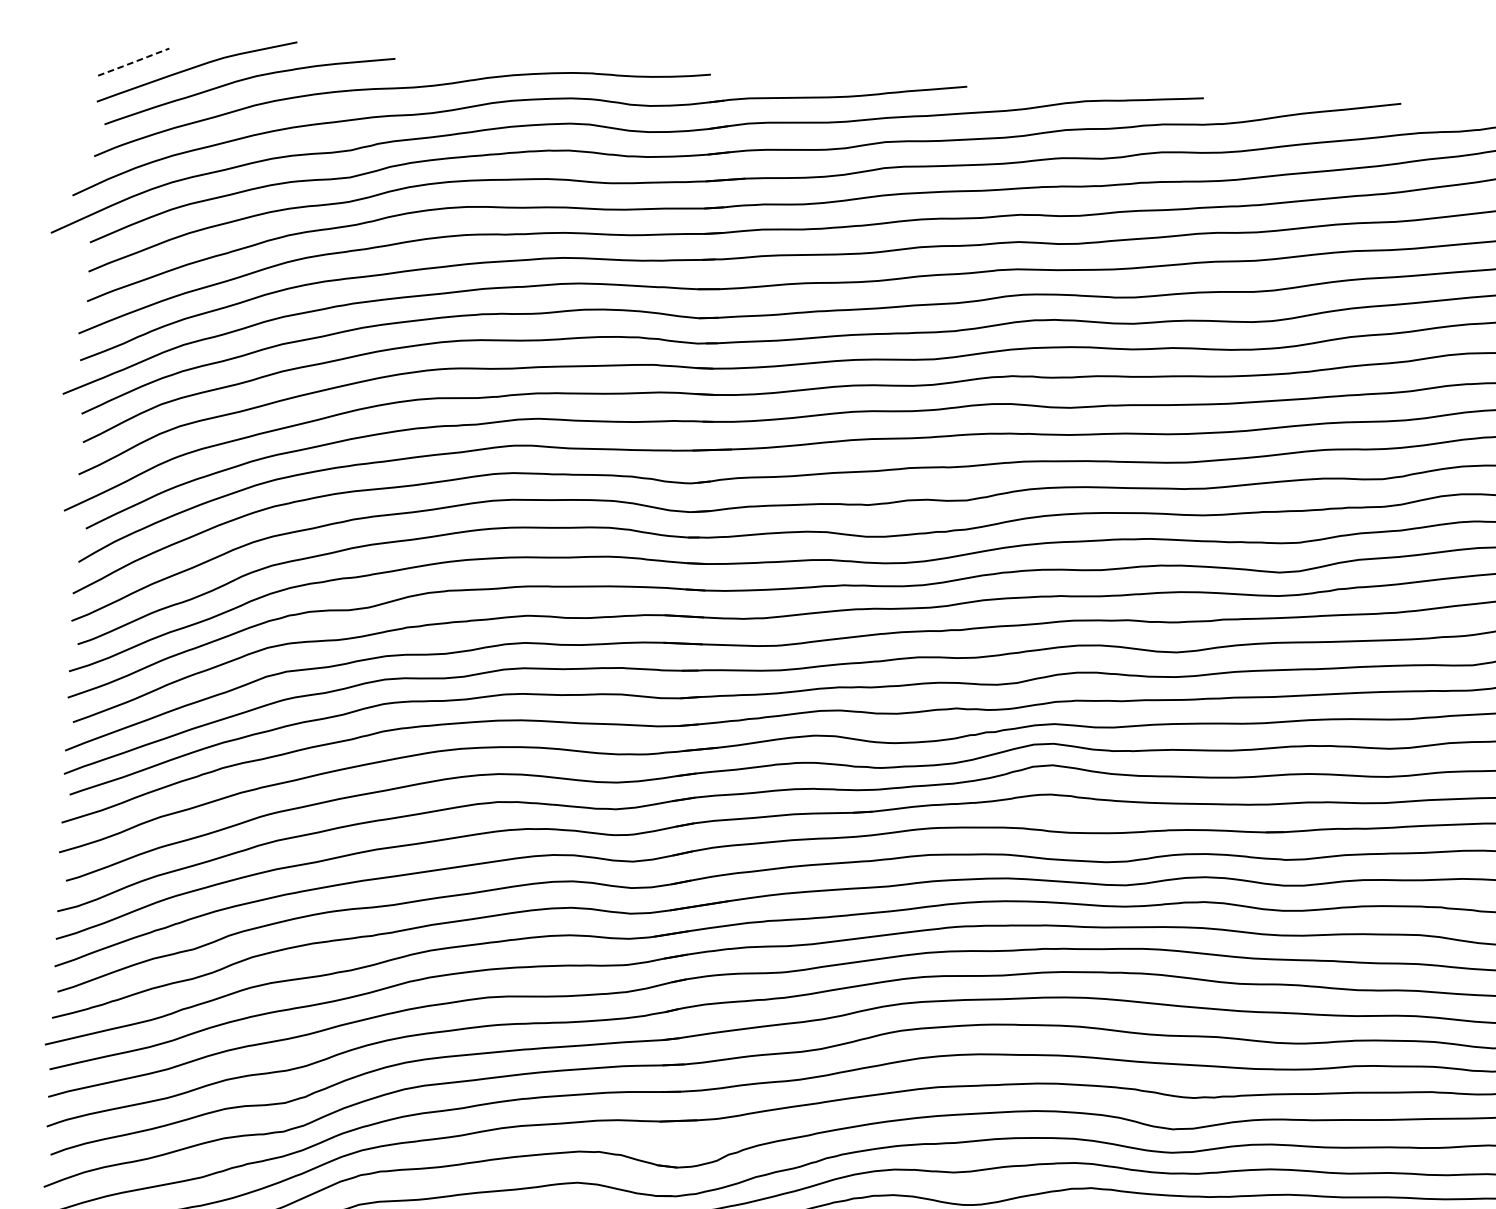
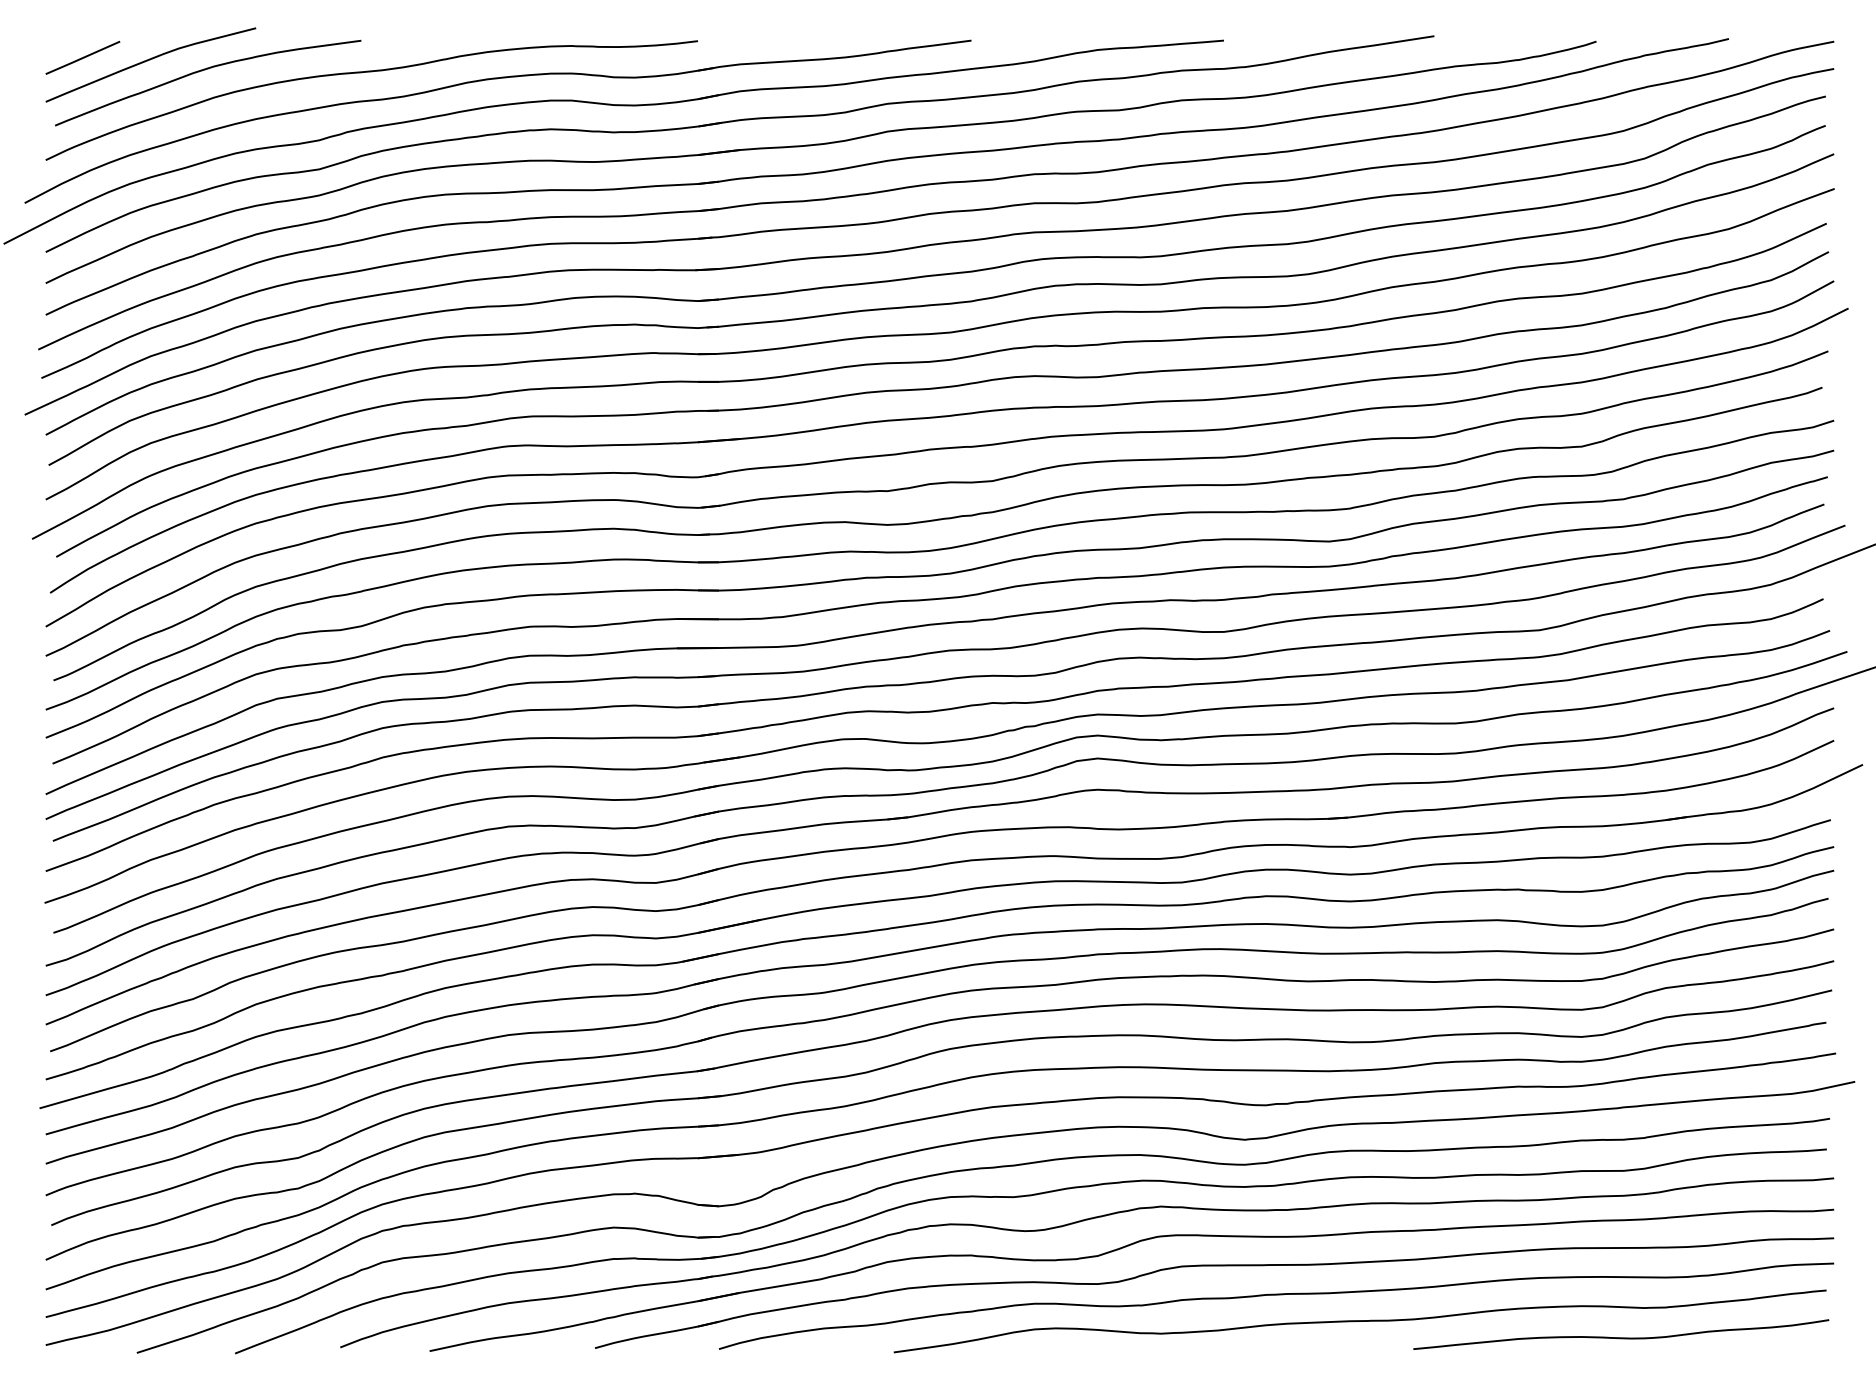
line: (134, 61) -> (83, 57), dashed -> solid

